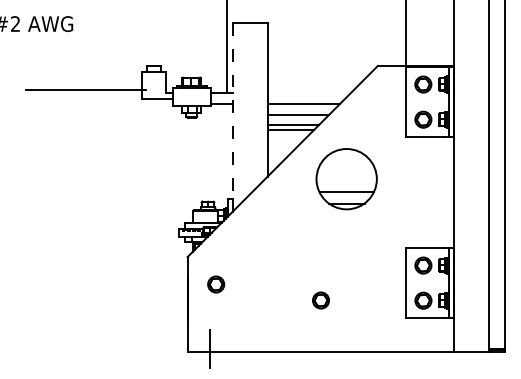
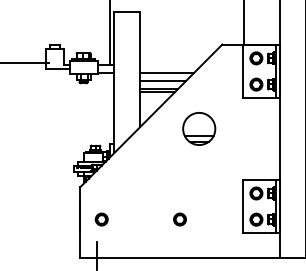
line: (232, 111) -> (113, 78), dashed -> solid
part: (346, 178) -> (199, 128), size x0.71
part: (216, 284) -> (102, 219), moved

